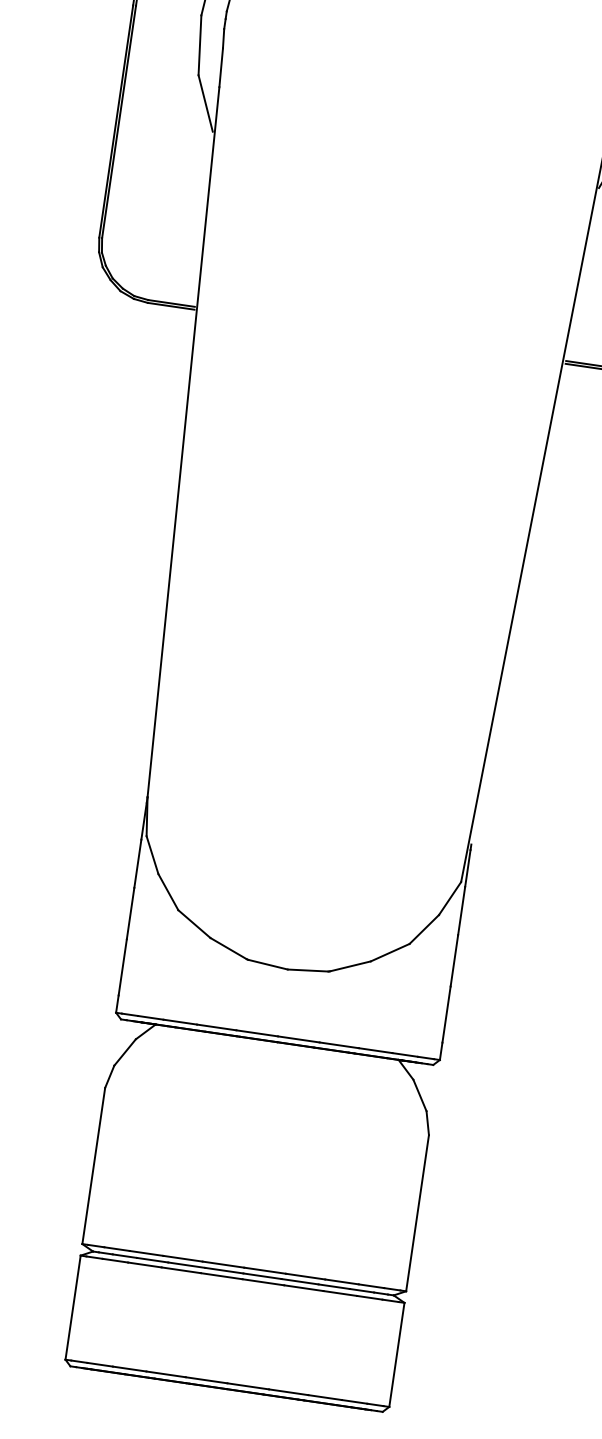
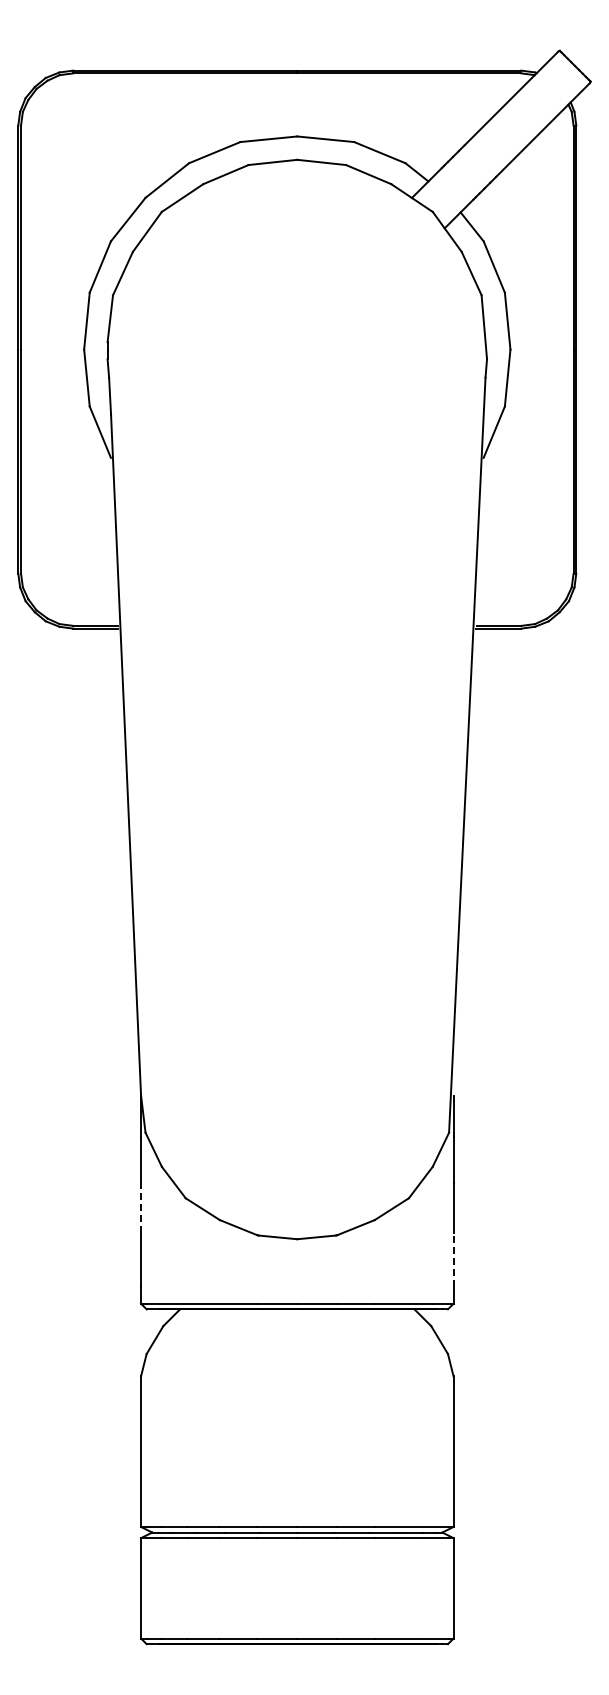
line: (130, 914) -> (141, 1208), solid -> dashed
line: (446, 1014) -> (453, 1259), solid -> dashed

